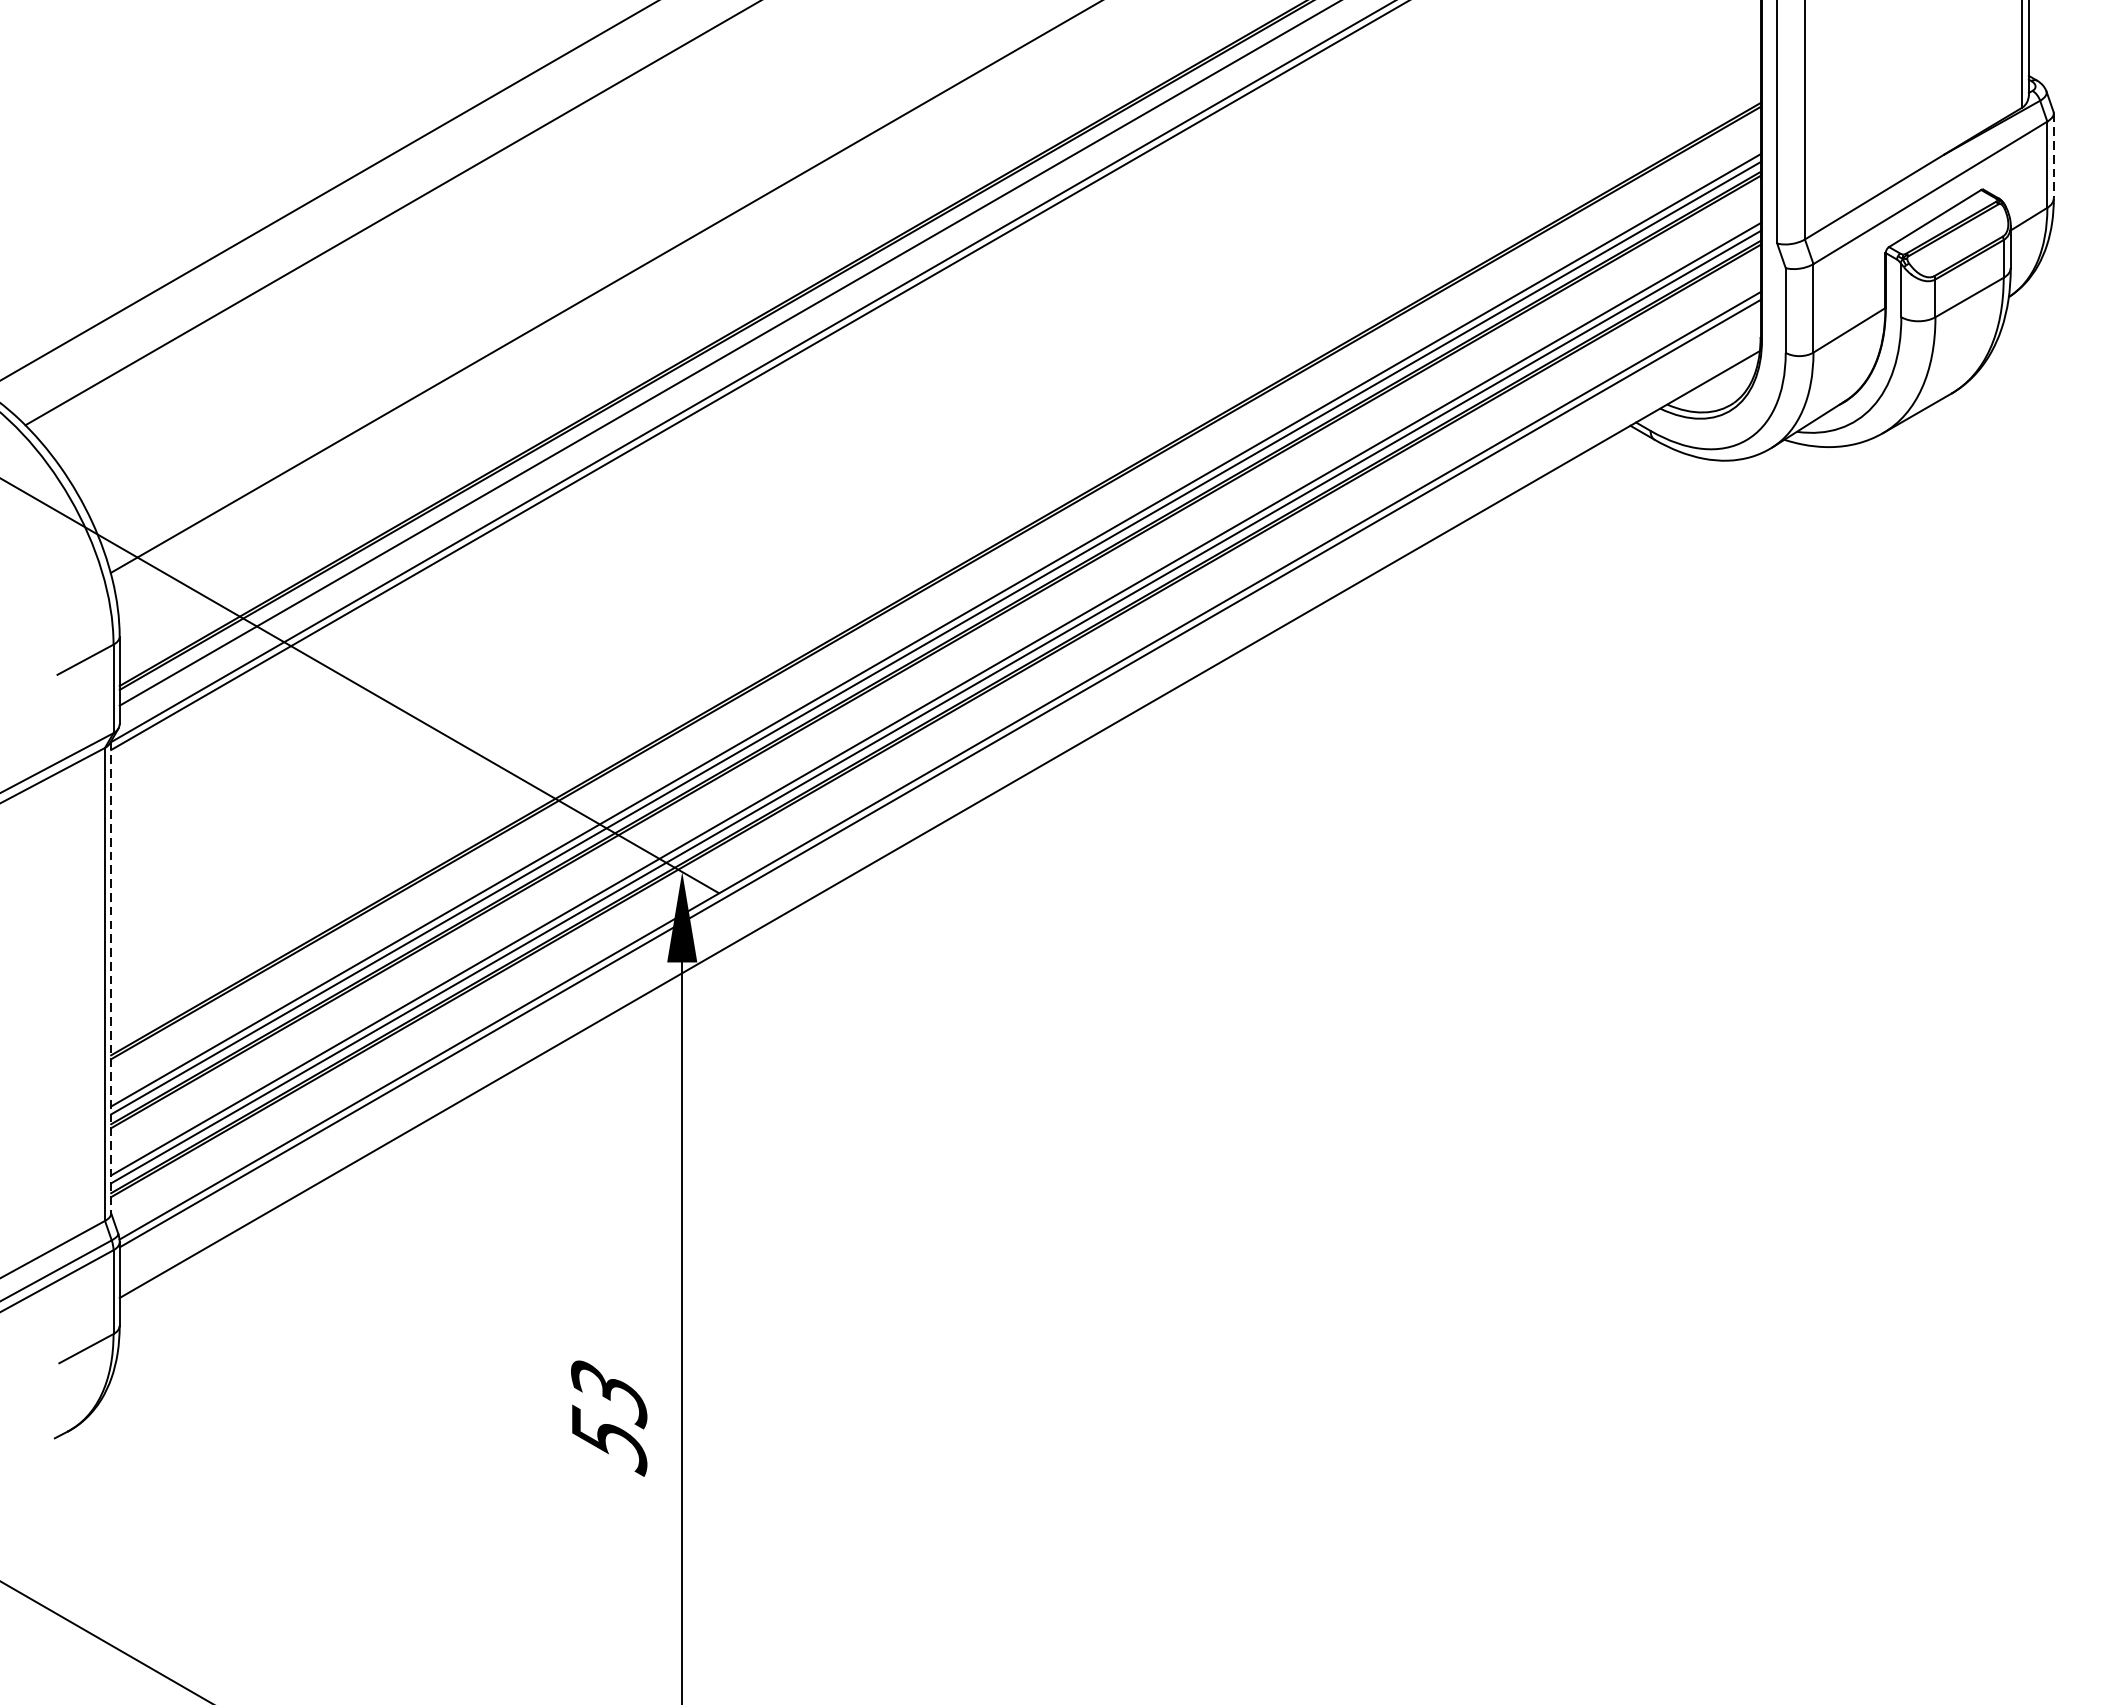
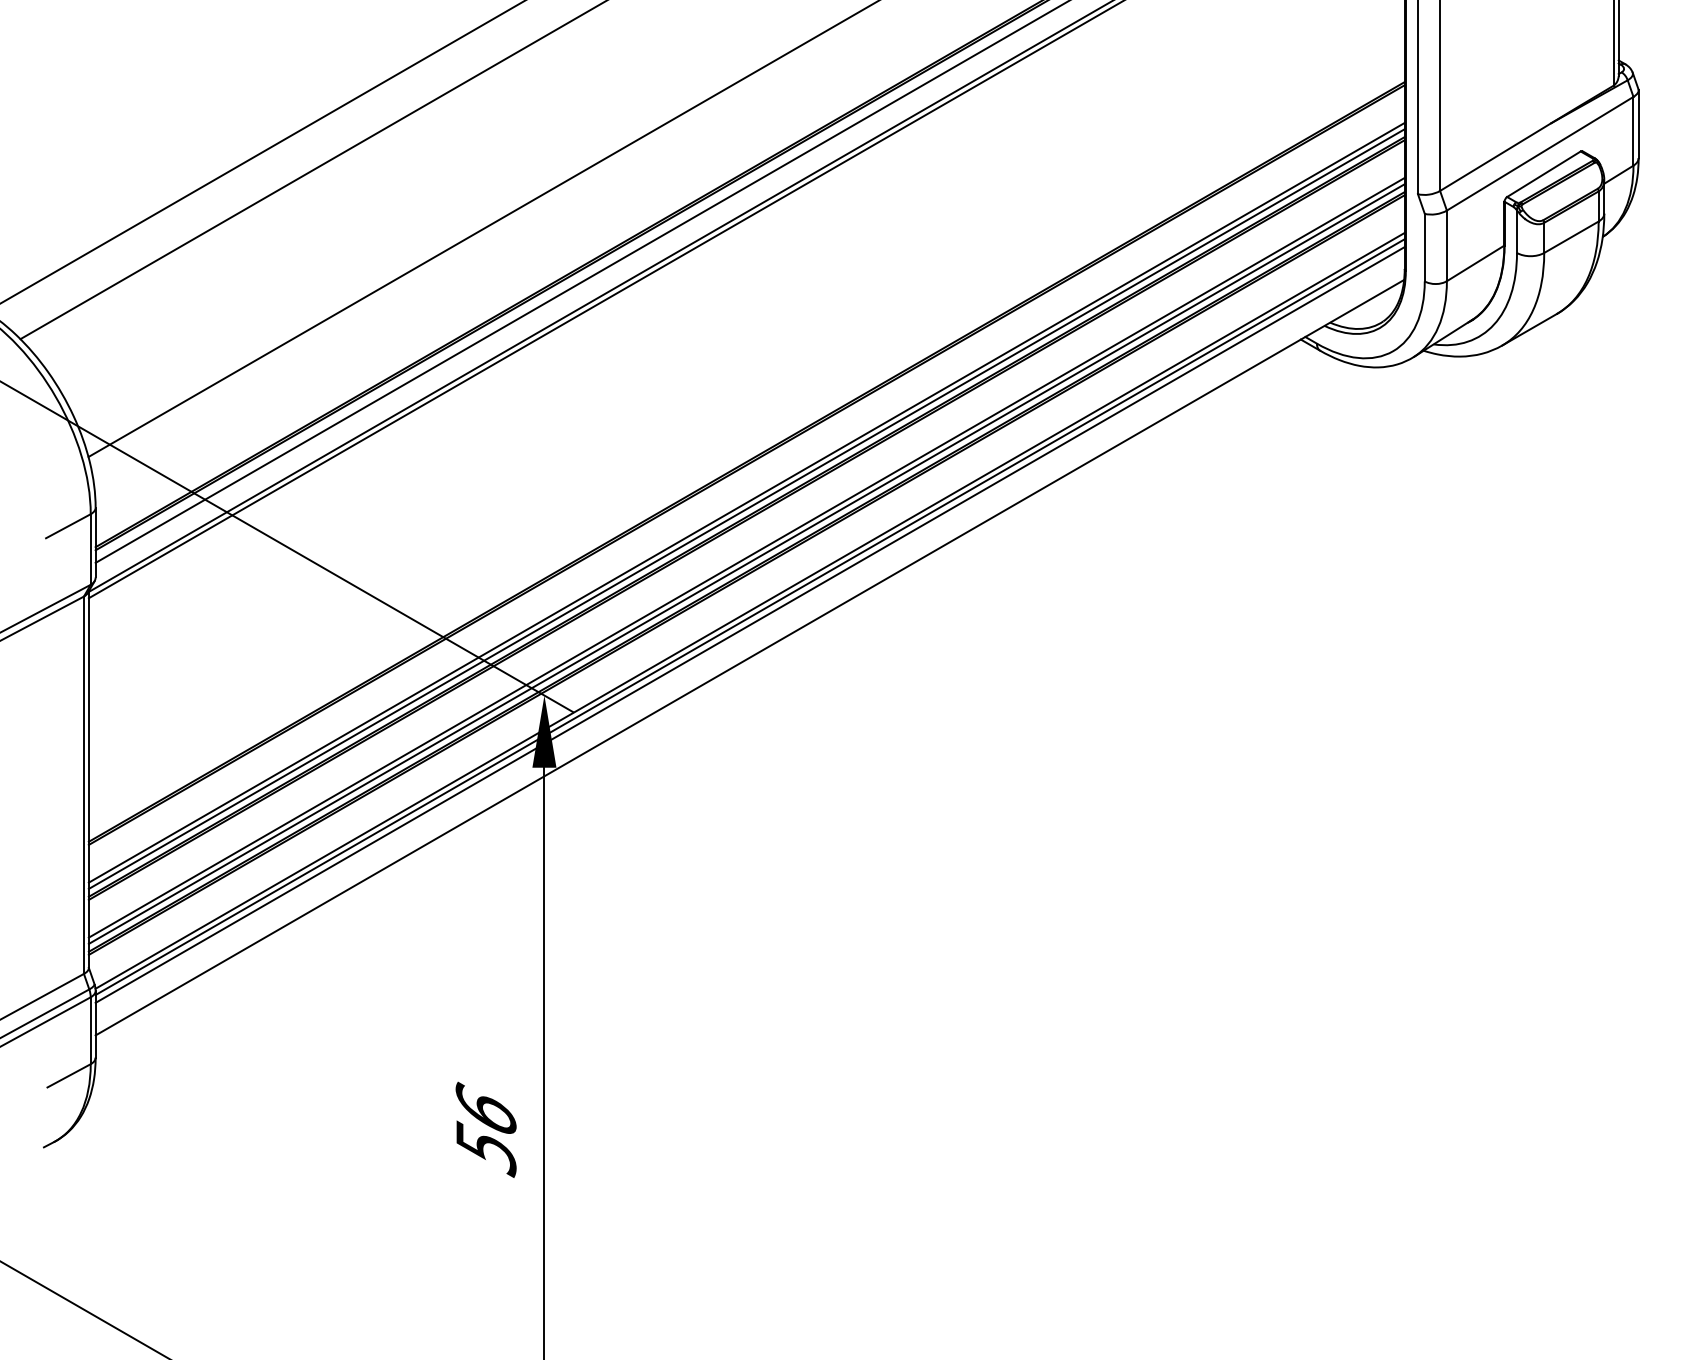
line: (2053, 156) -> (1638, 124), dashed -> solid
line: (939, 782) -> (749, 624), added
line: (110, 977) -> (88, 779), dashed -> solid
text: (608, 1392) -> (485, 1110), 53 -> 56

